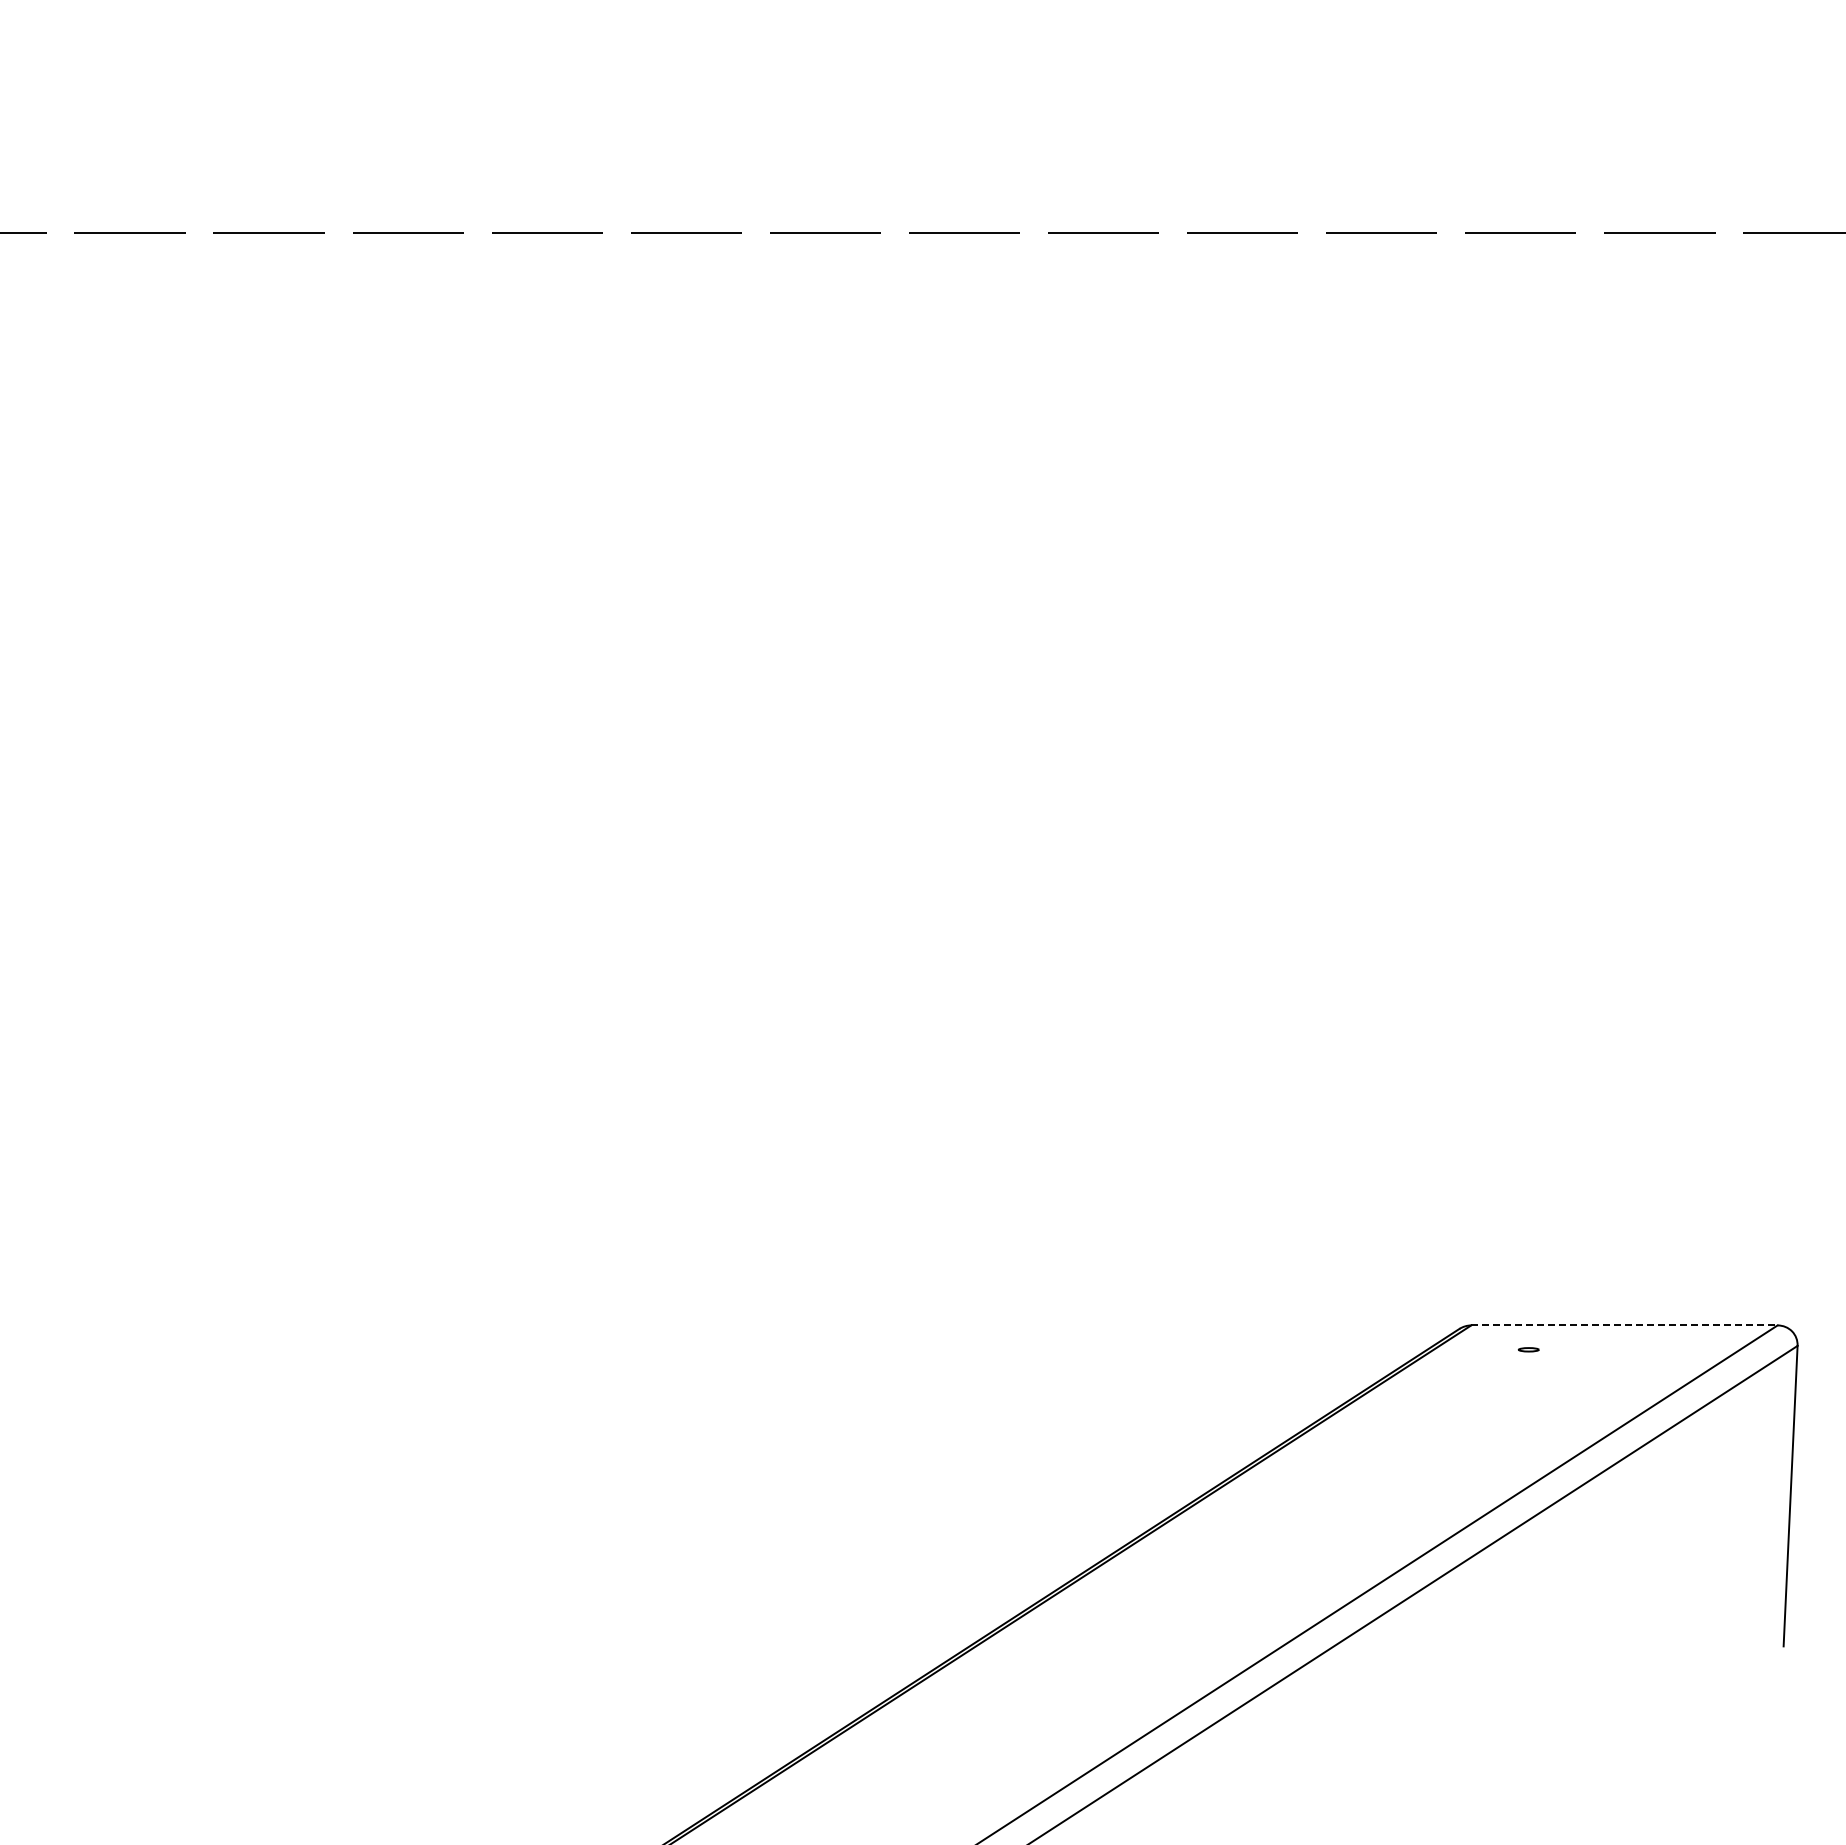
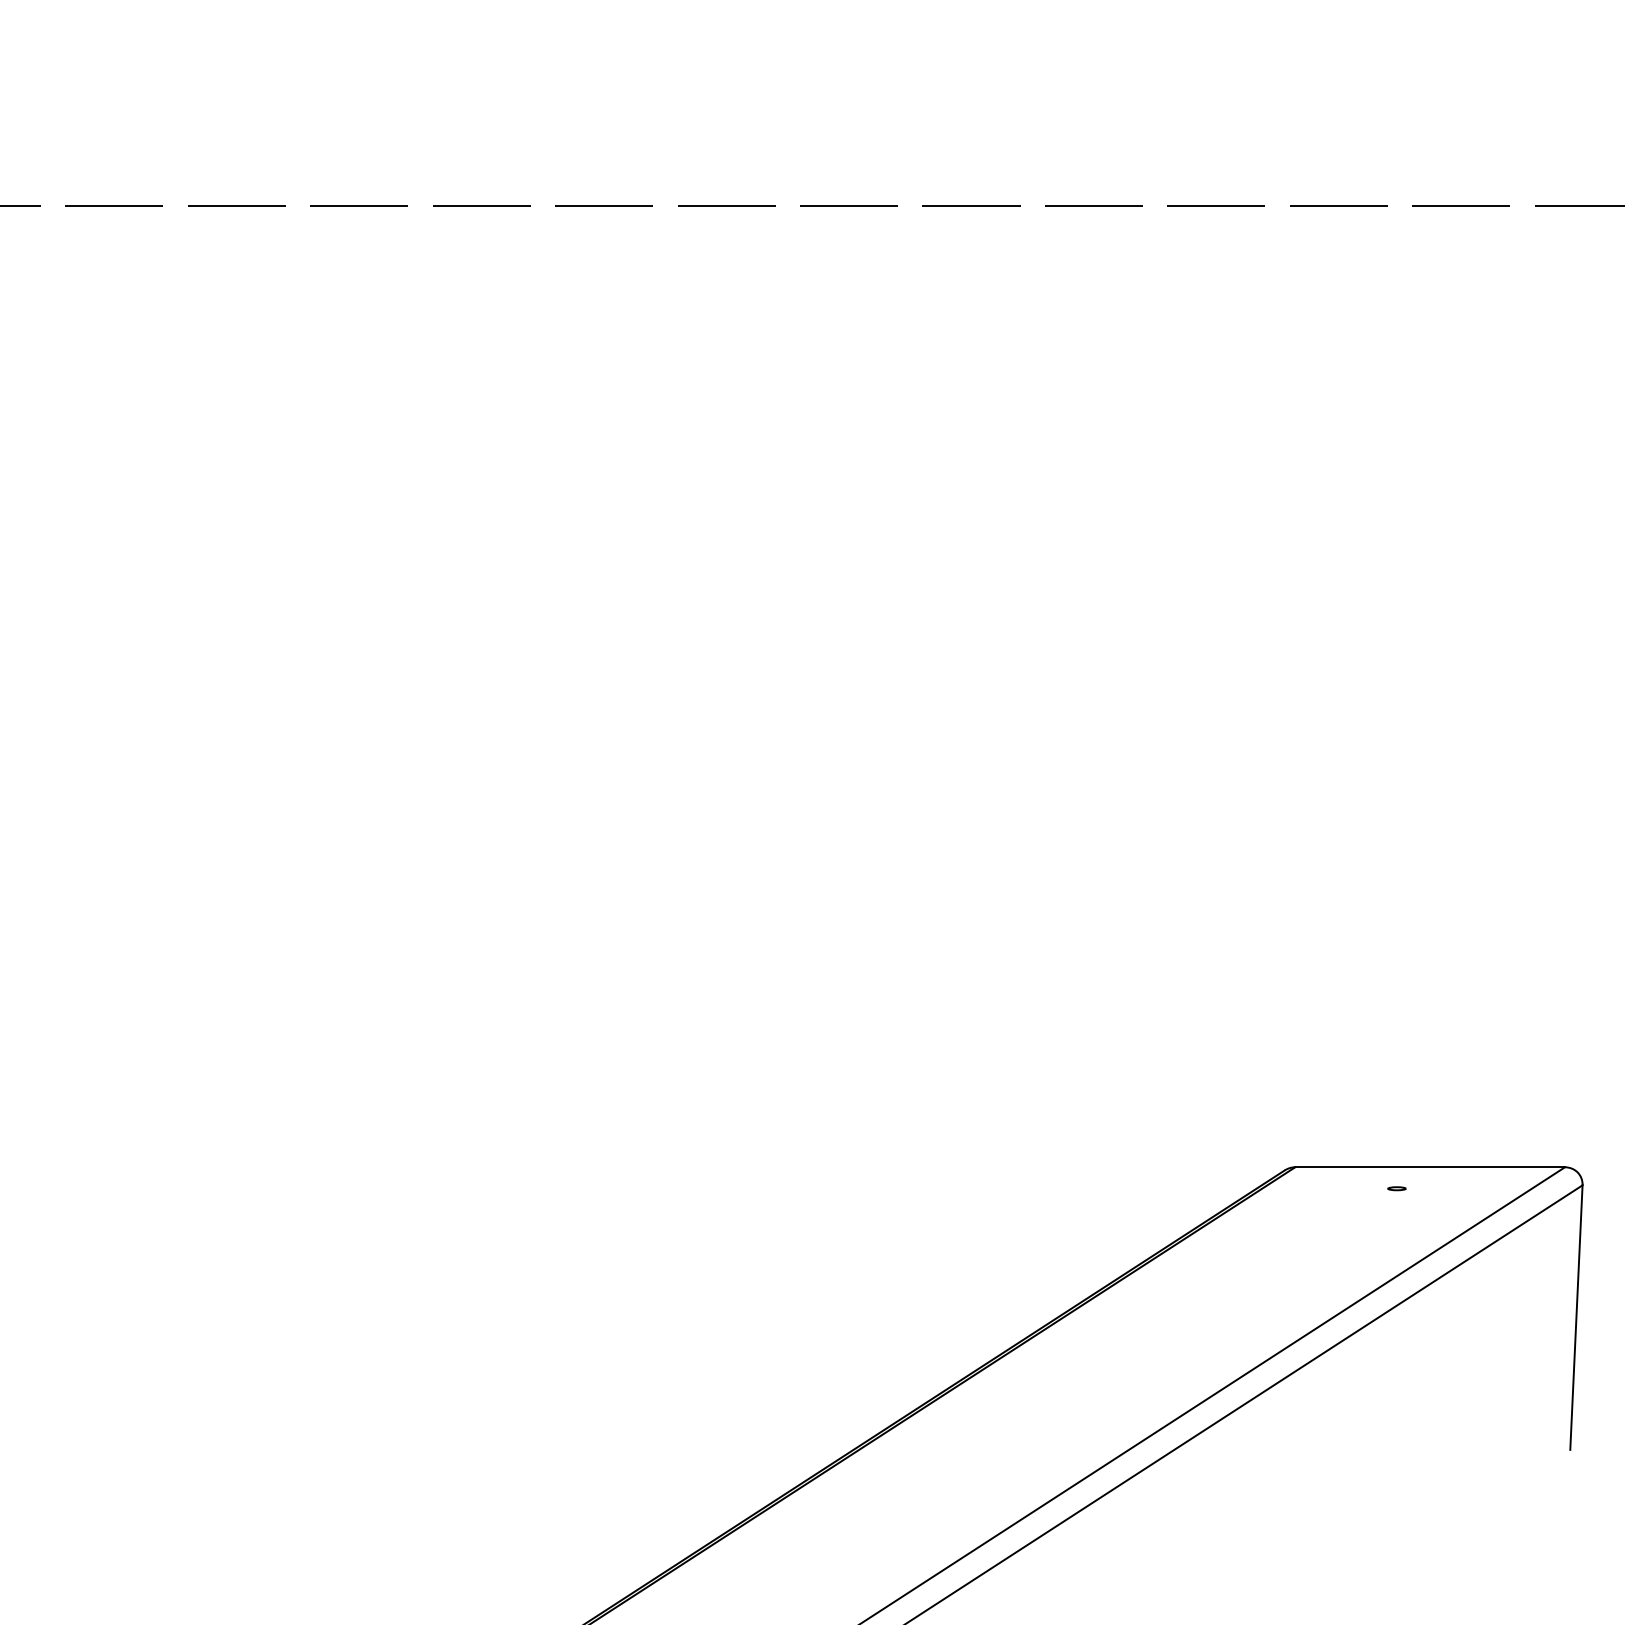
line: (1624, 1325) -> (1430, 1167), dashed -> solid
part: (1528, 1349) -> (1396, 1188), moved

